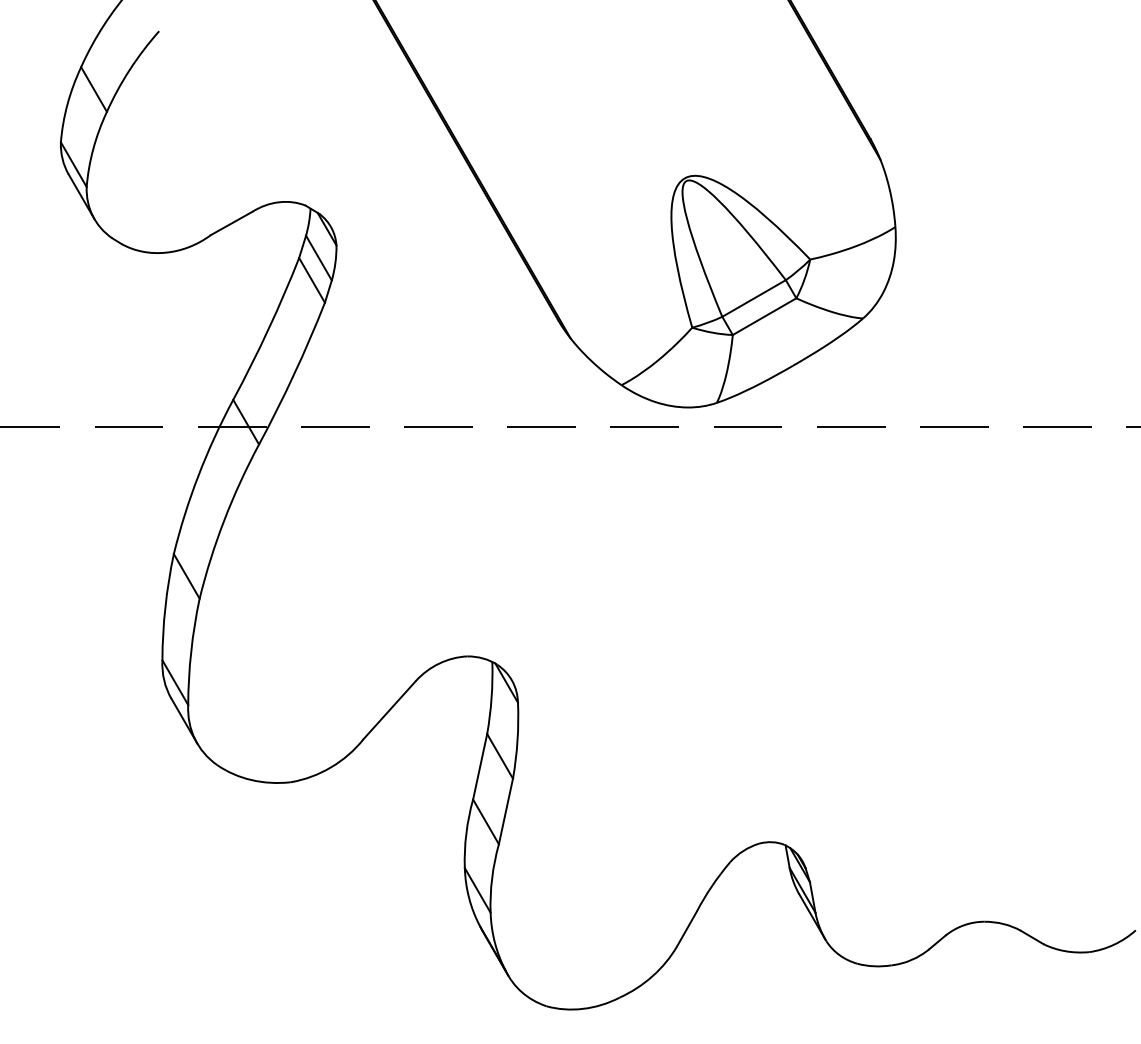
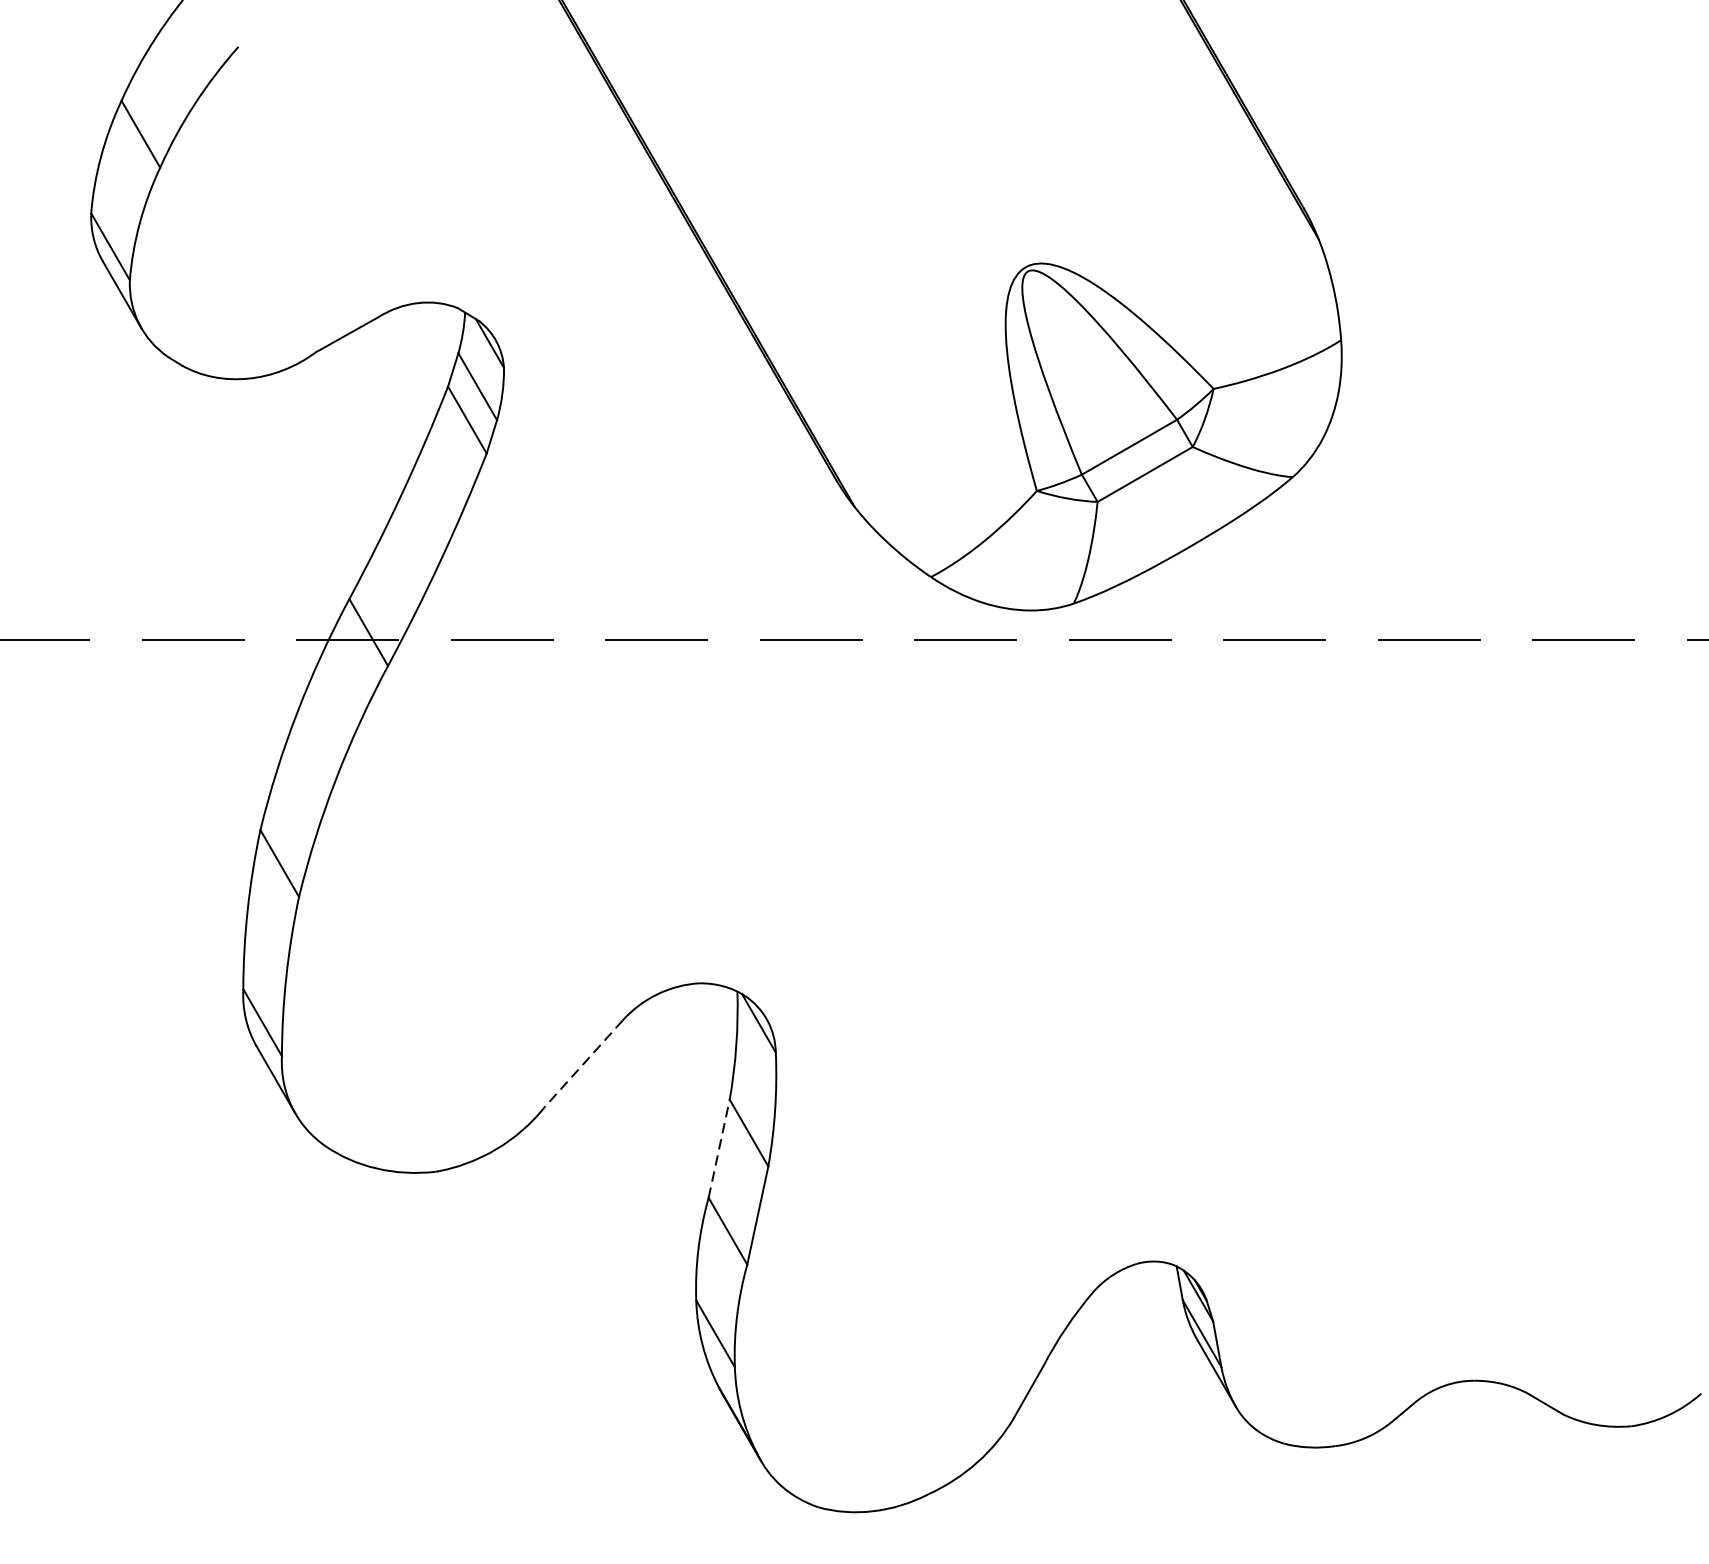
line: (389, 710) -> (583, 1064), solid -> dashed
line: (480, 766) -> (719, 1148), solid -> dashed

